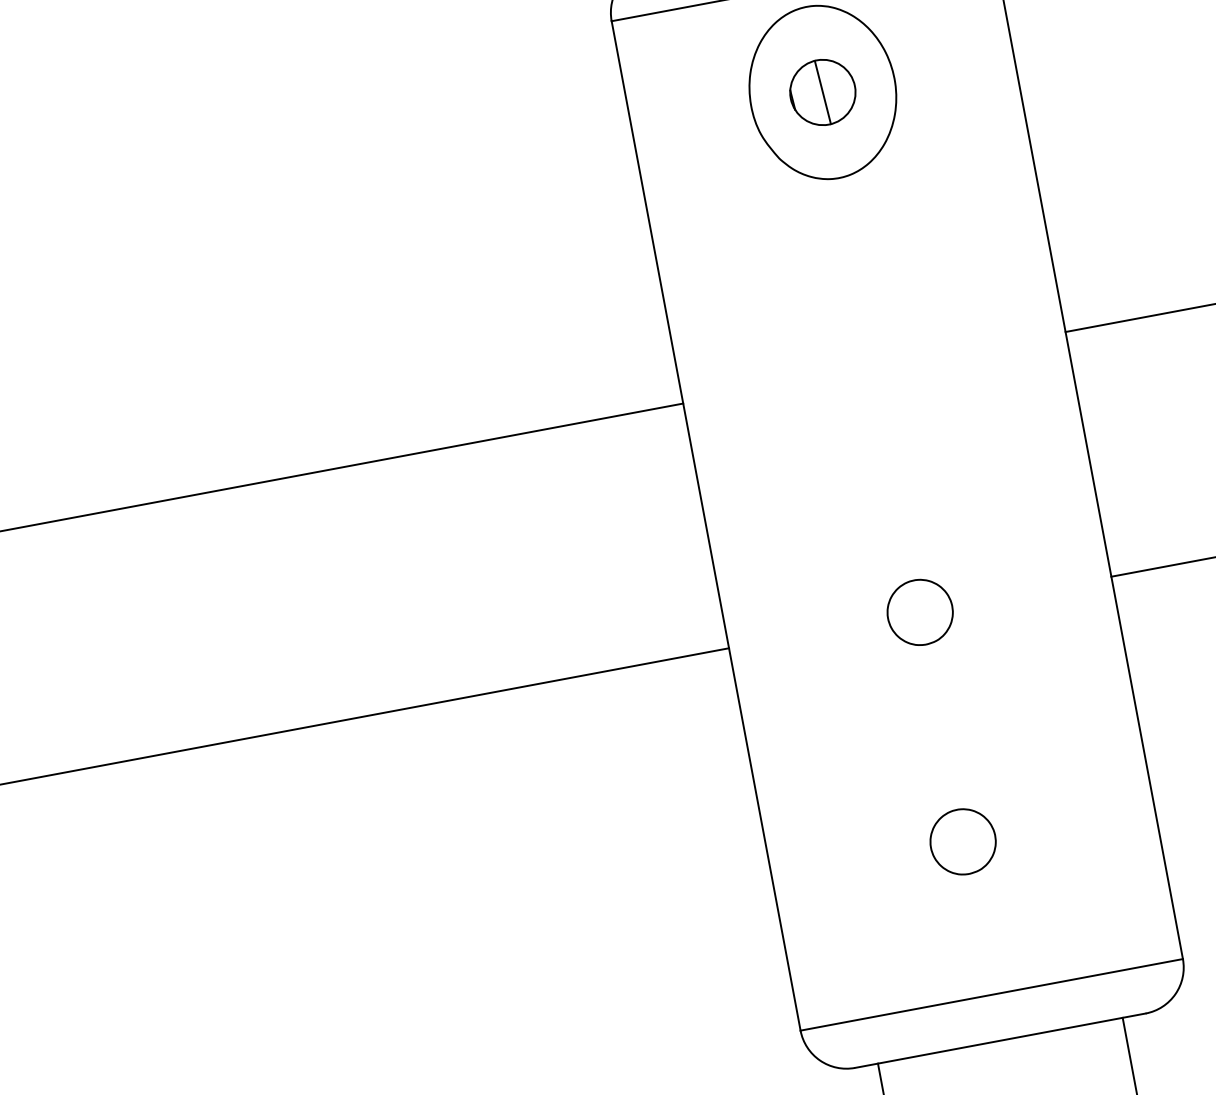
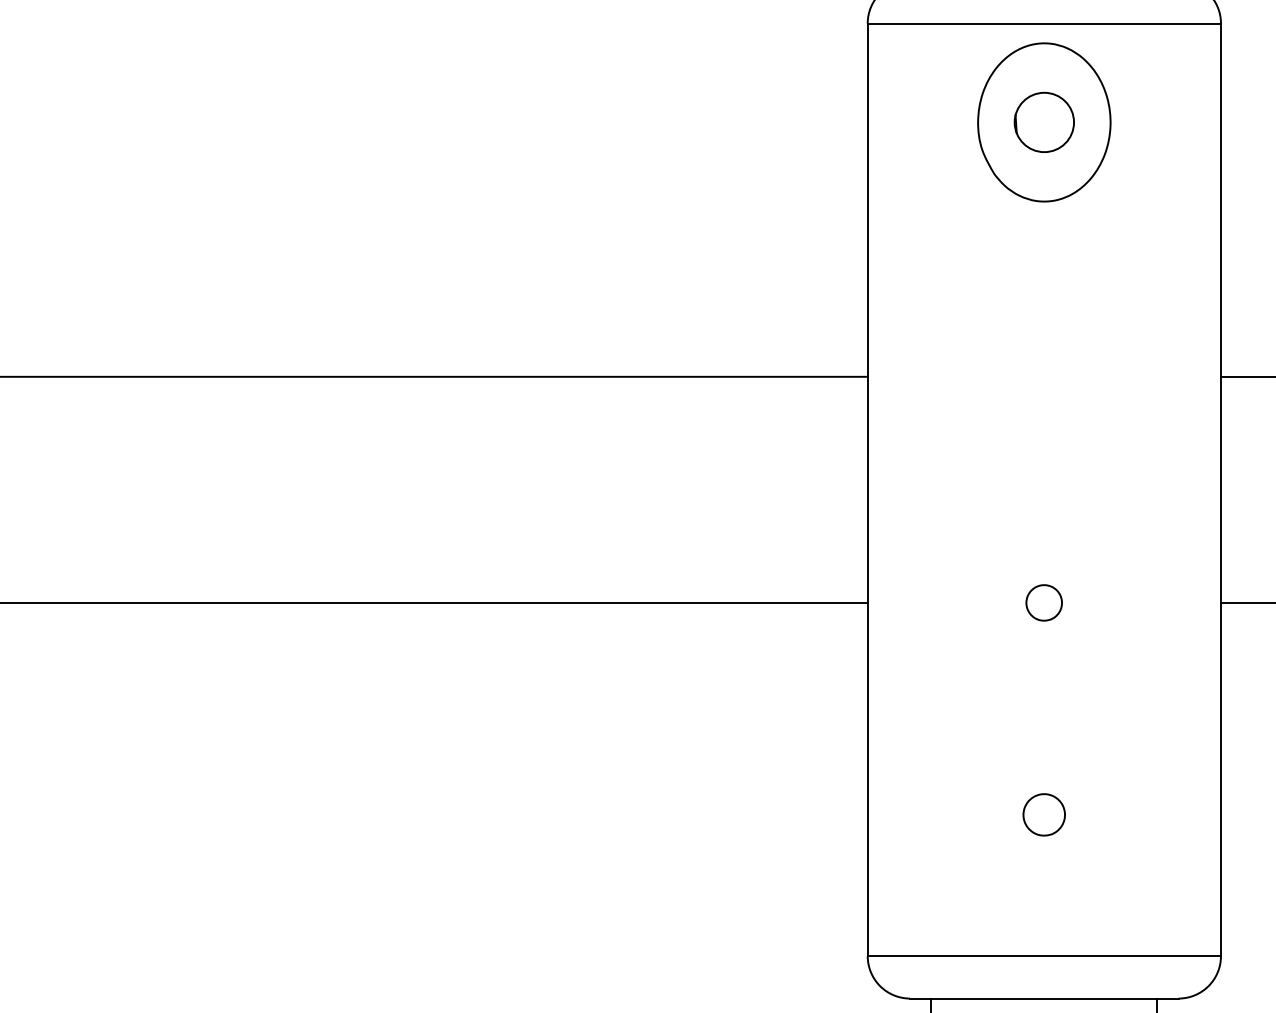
line: (823, 92) -> (1044, 122), removed
part: (919, 612) -> (1043, 602), size x0.6
part: (962, 841) -> (1043, 814), size x0.7

